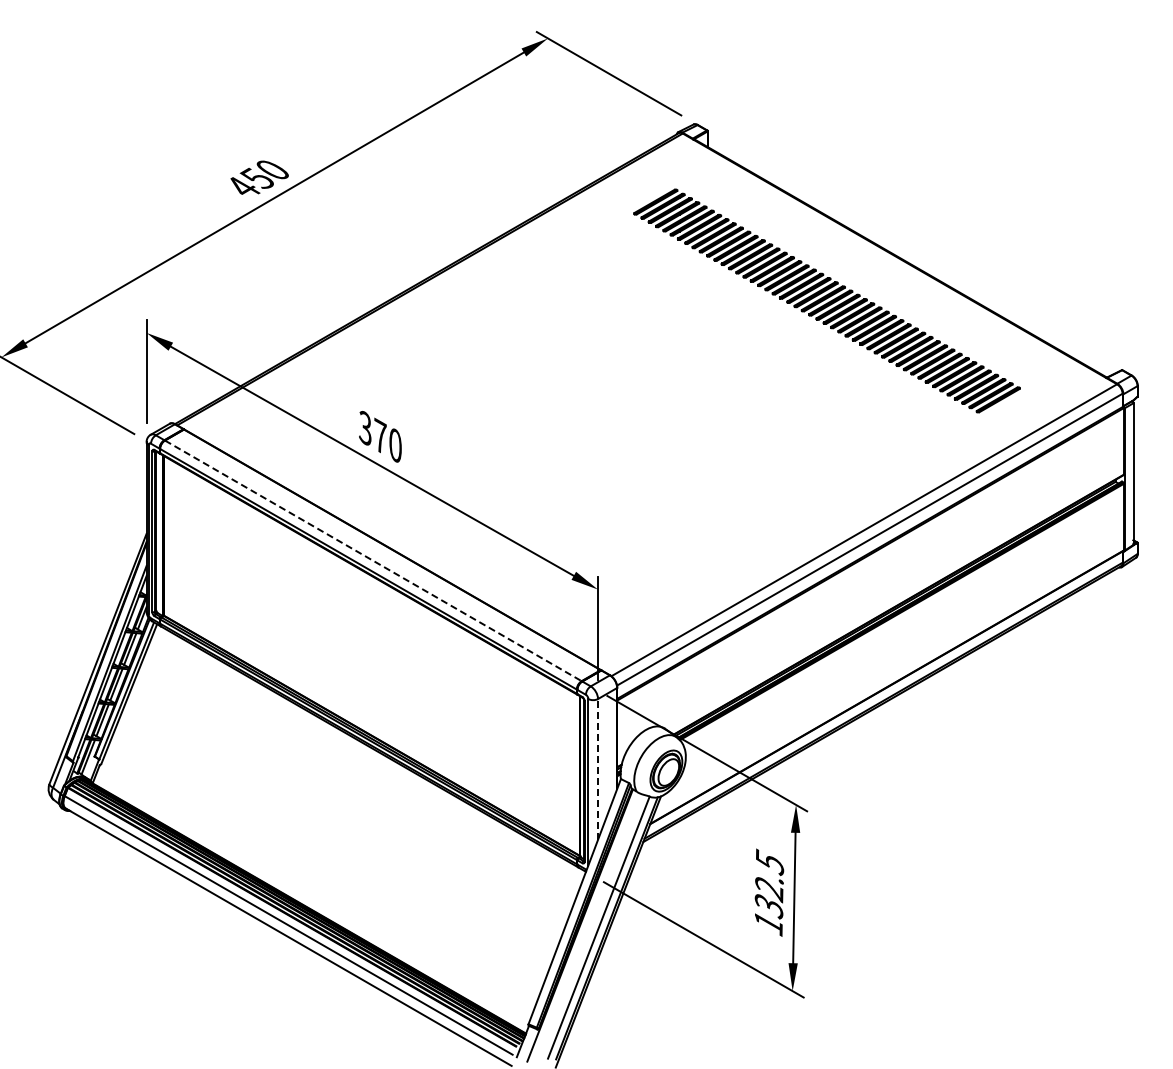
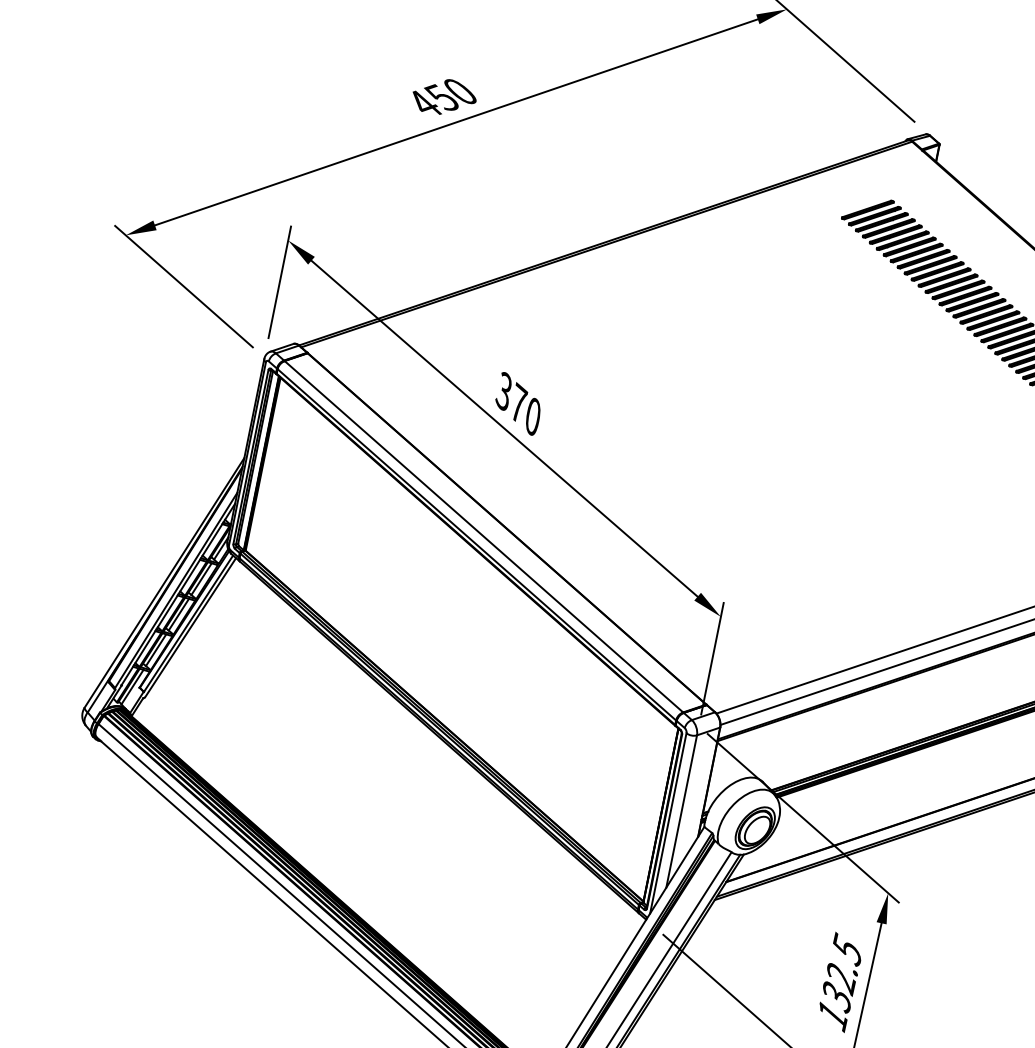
line: (373, 560) -> (484, 536), dashed -> solid
line: (598, 768) -> (682, 810), dashed -> solid

